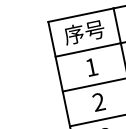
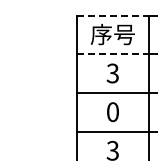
line: (81, 15) -> (113, 15), solid -> dashed
line: (88, 50) -> (113, 54), solid -> dashed
text: (91, 67) -> (112, 73), 1 -> 3
text: (98, 102) -> (112, 112), 2 -> 0

